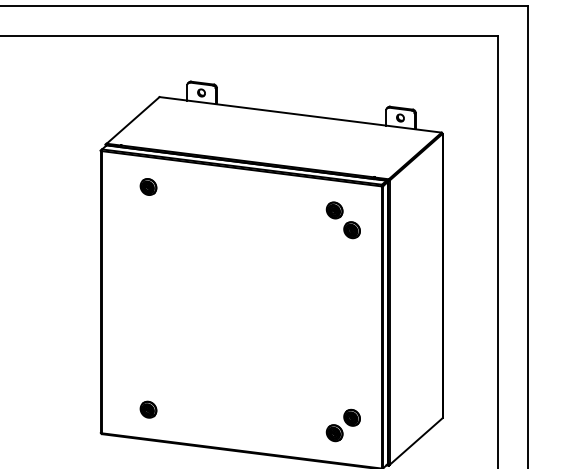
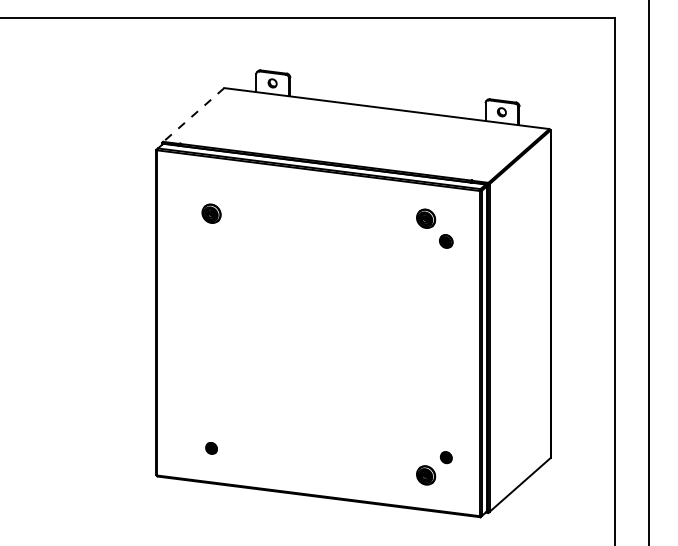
line: (132, 119) -> (193, 114), solid -> dashed
part: (148, 186) -> (211, 213), moved
part: (352, 230) -> (446, 241), size x0.7
part: (148, 409) -> (211, 448), size x0.6
part: (352, 417) -> (446, 457), size x0.6

